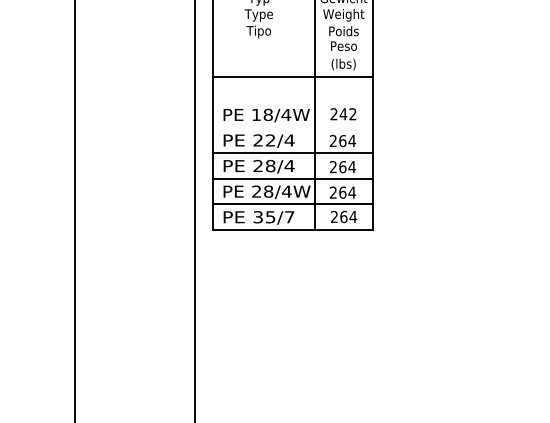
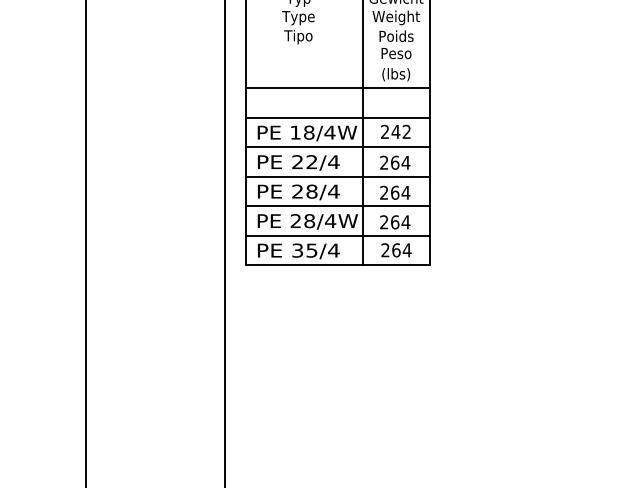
line: (292, 102) -> (337, 118), added
line: (292, 127) -> (337, 147), added
text: (289, 217) -> (333, 250), 35/7 -> 35/4

